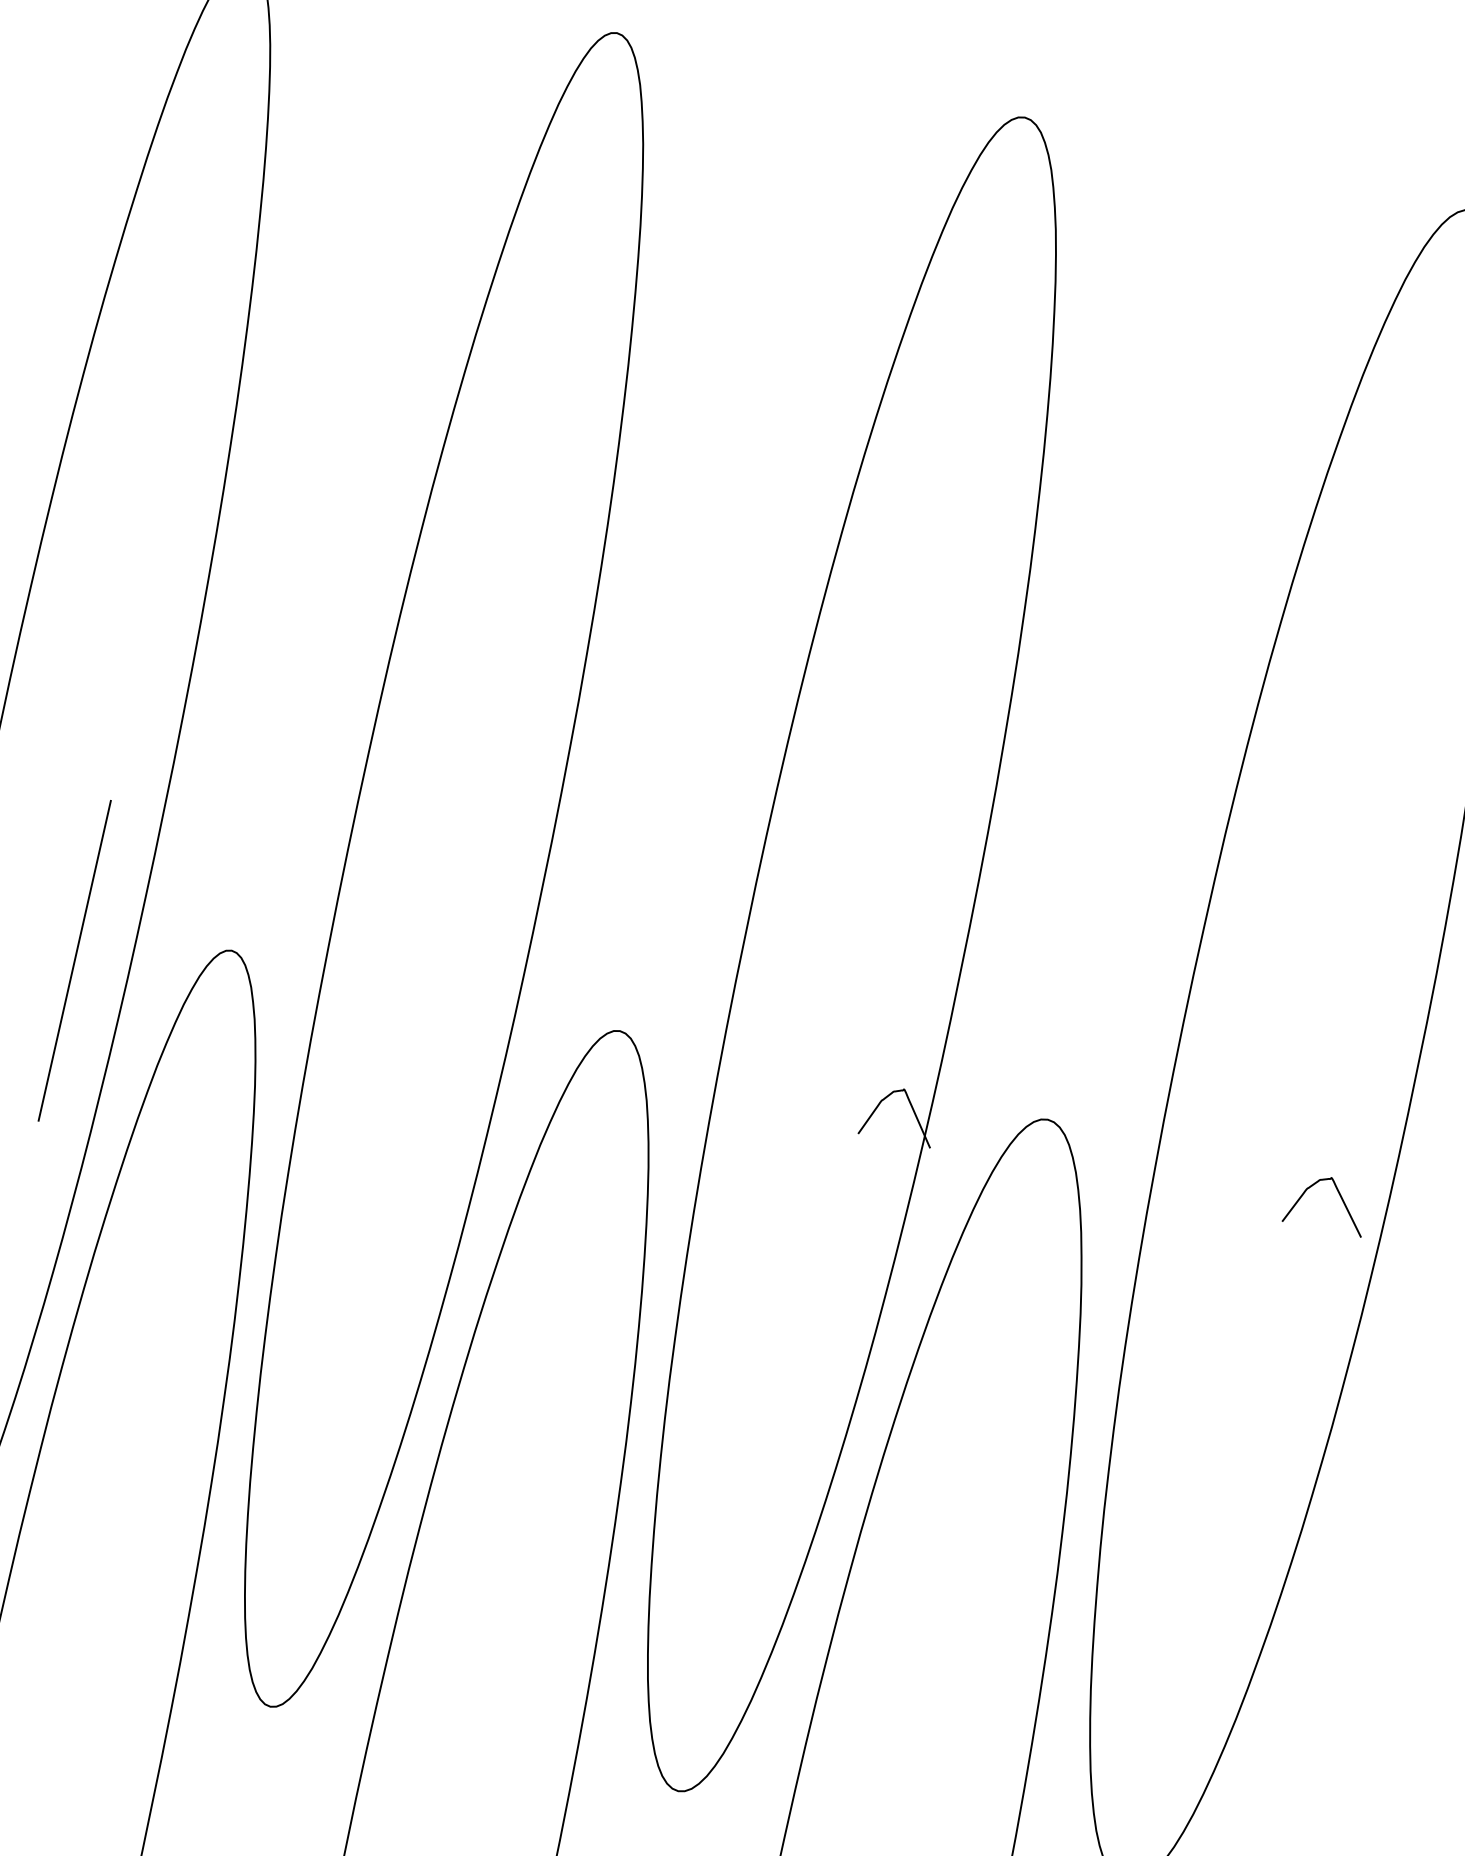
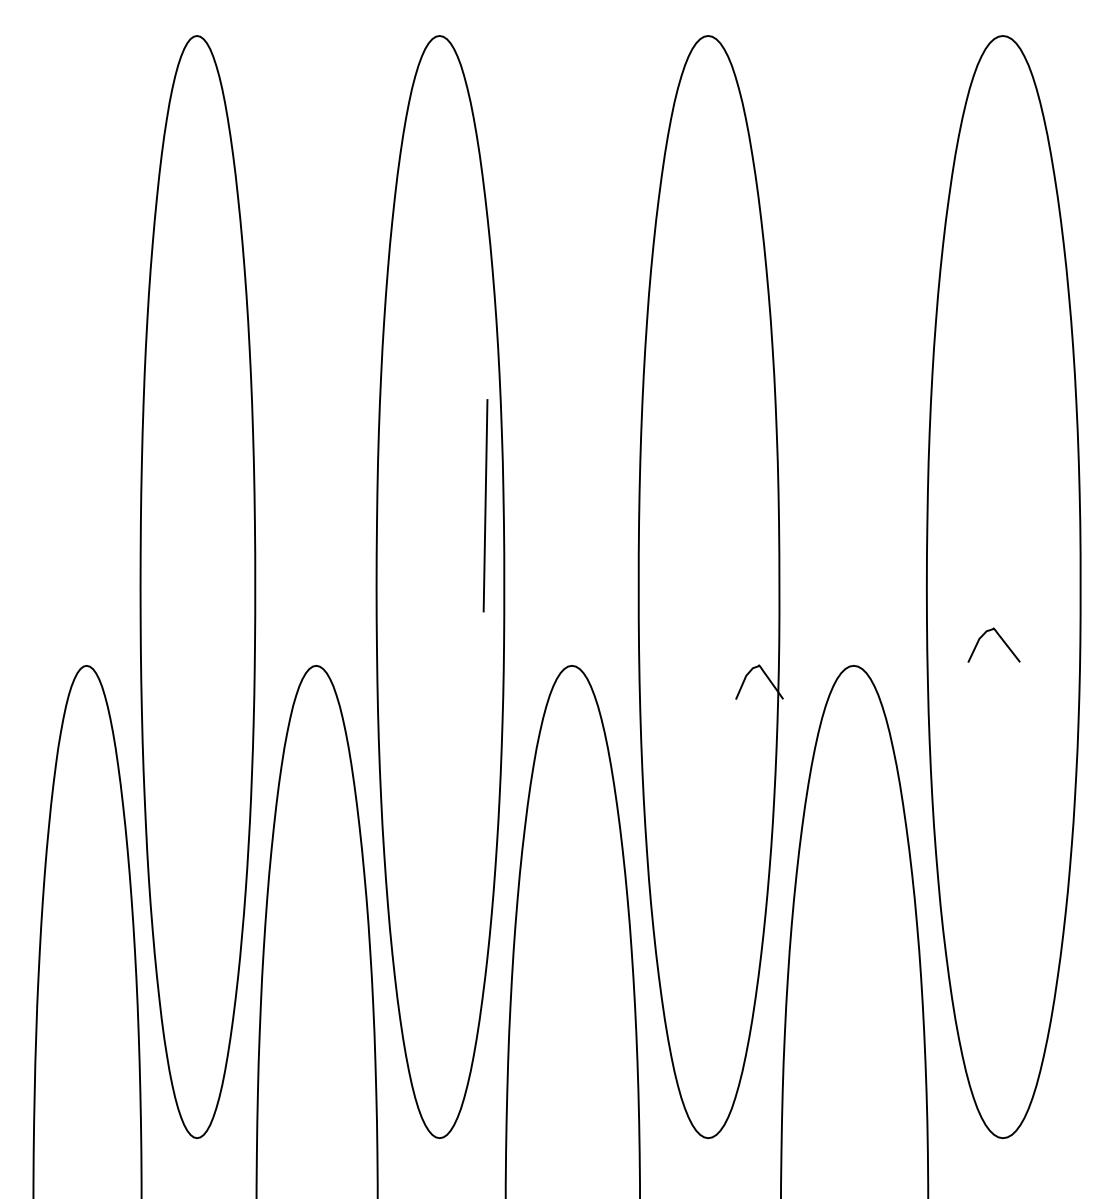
line: (74, 960) -> (485, 505), moved
curve: (1337, 1193) -> (999, 637), moved

